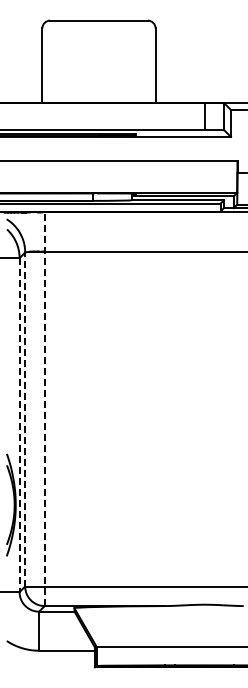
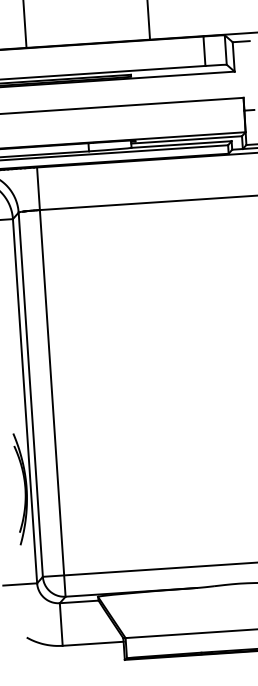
line: (44, 409) -> (51, 382), dashed -> solid
line: (25, 419) -> (31, 394), dashed -> solid
line: (19, 425) -> (24, 401), dashed -> solid

